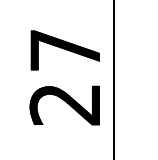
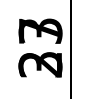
text: (65, 76) -> (40, 47), 27 -> 33

